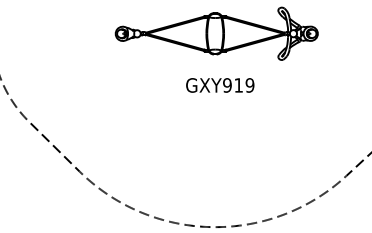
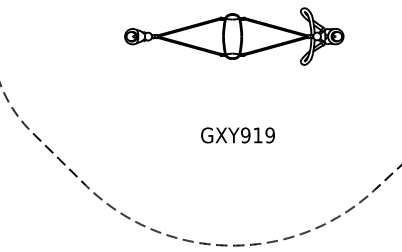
text: (219, 85) -> (237, 135), moved

